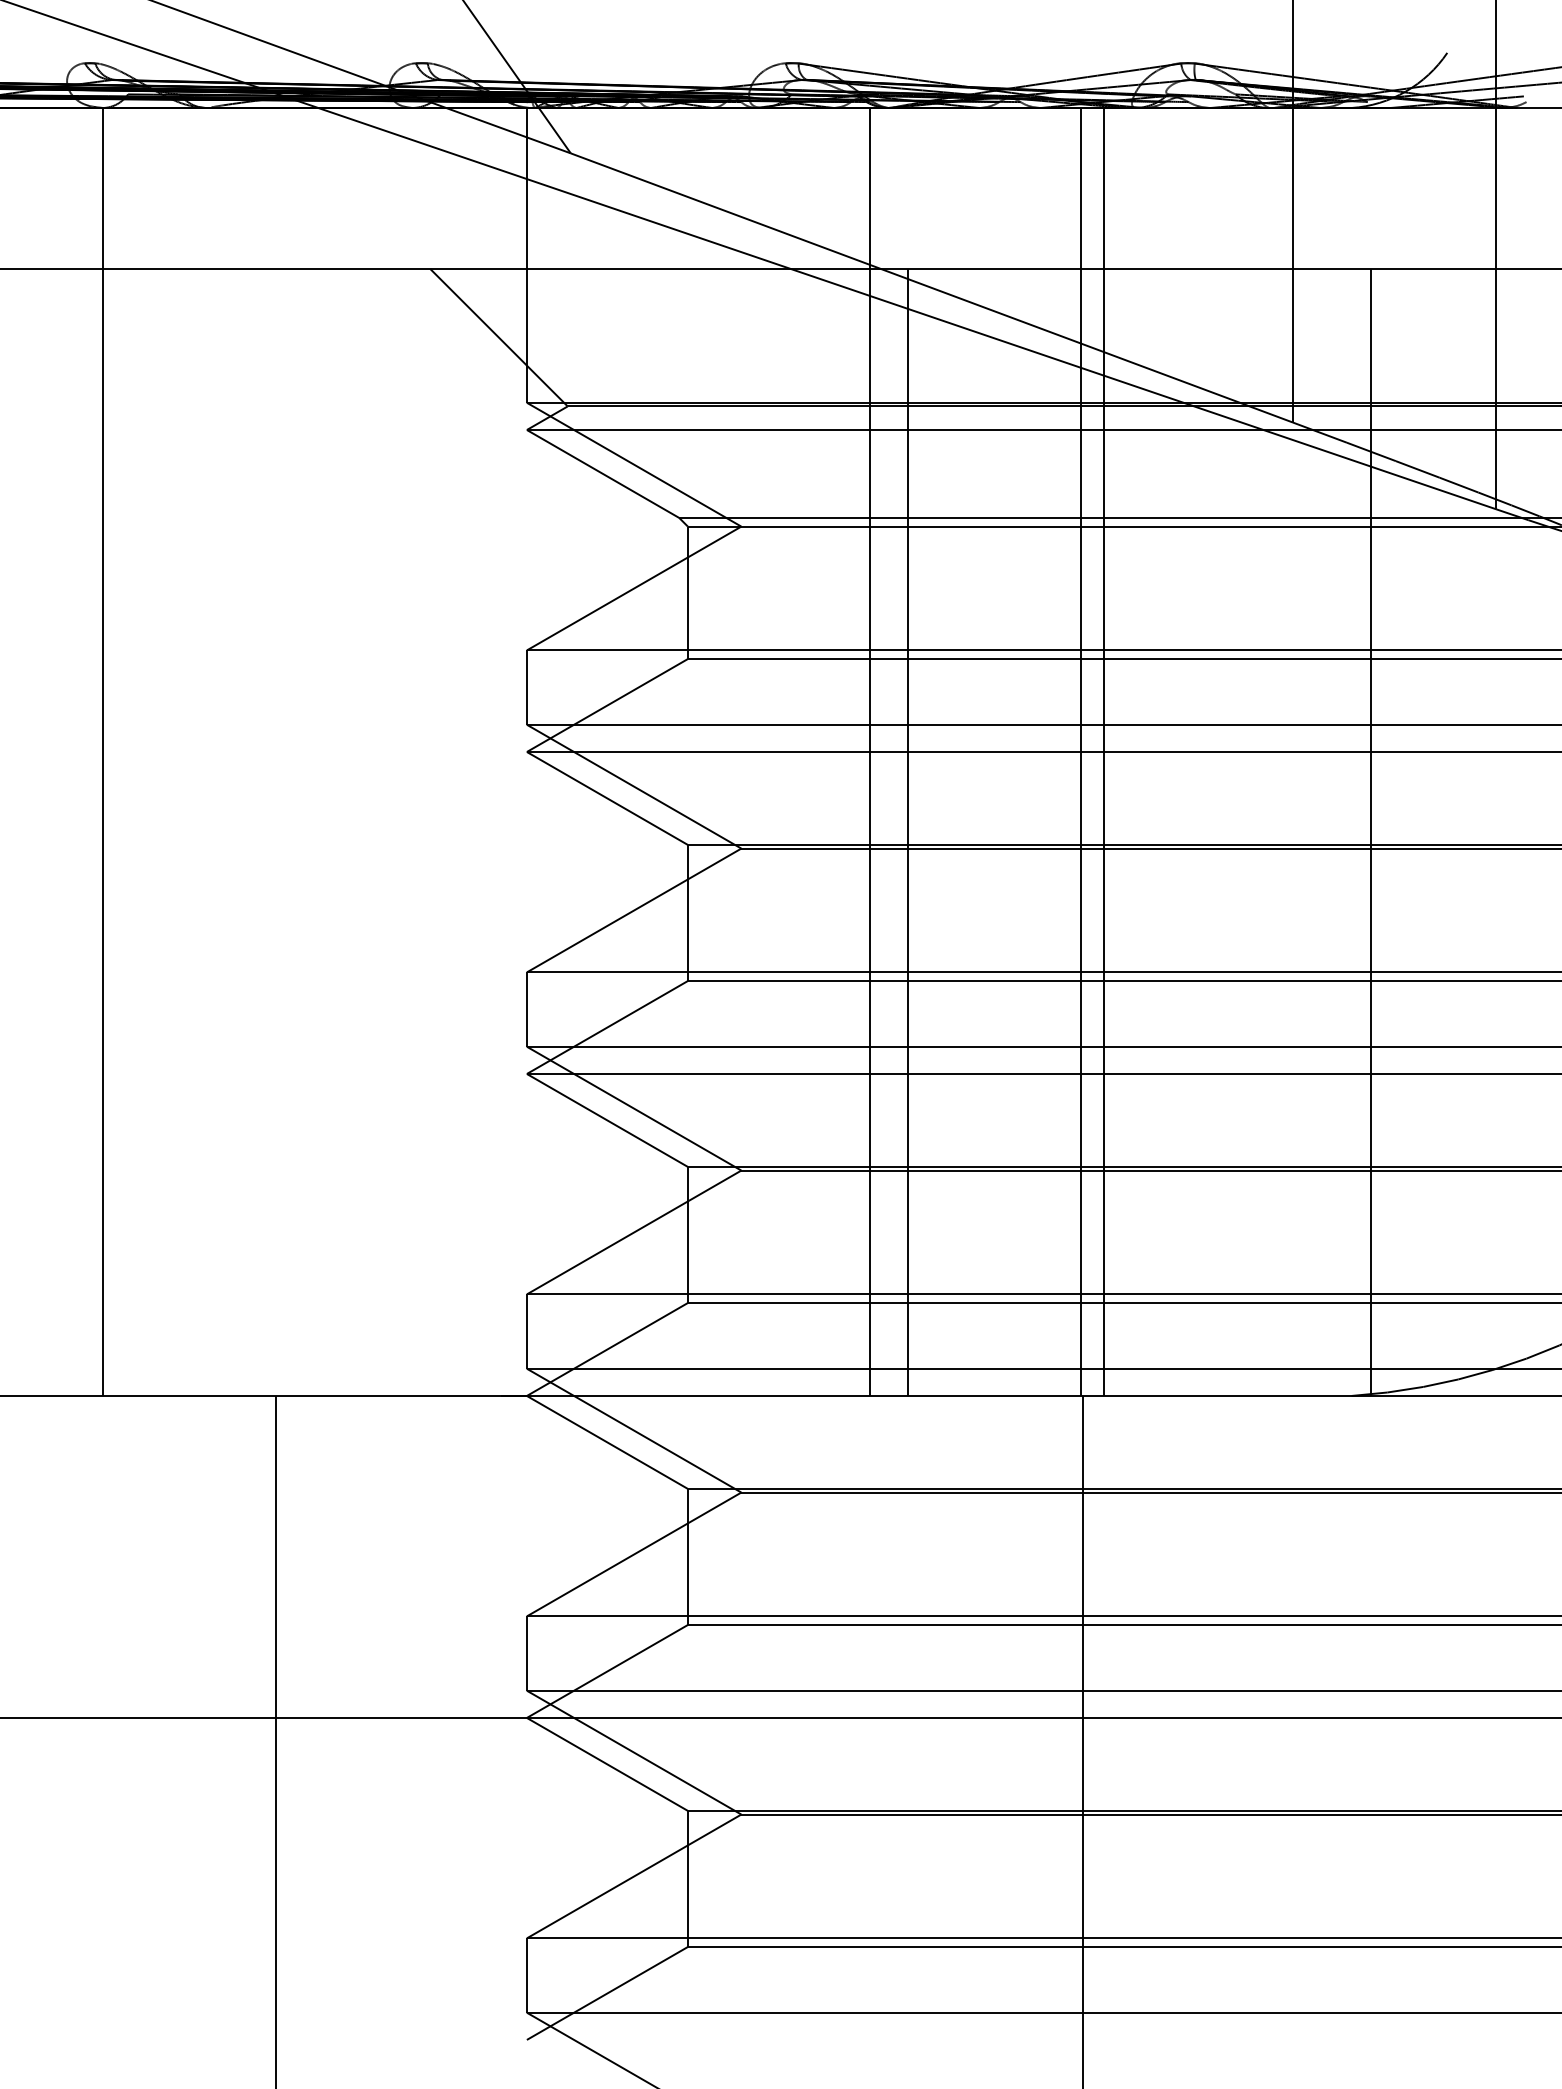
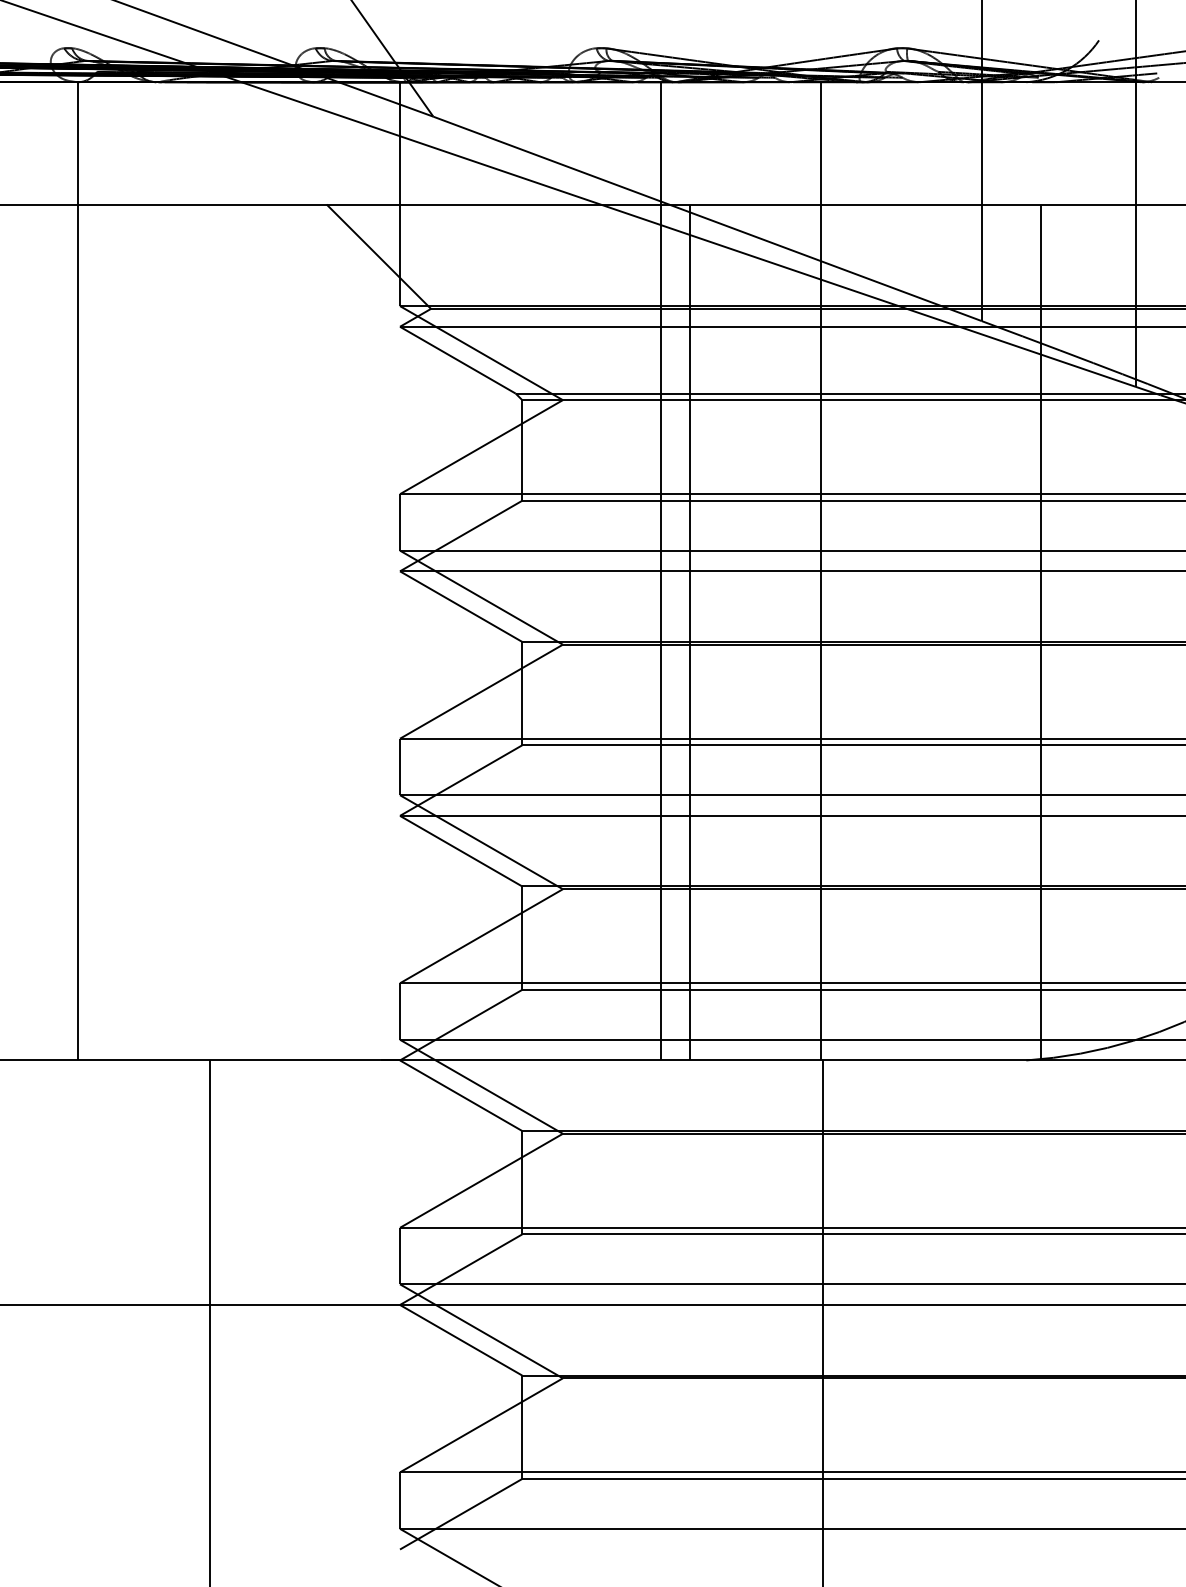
line: (1103, 751) -> (837, 570), removed

